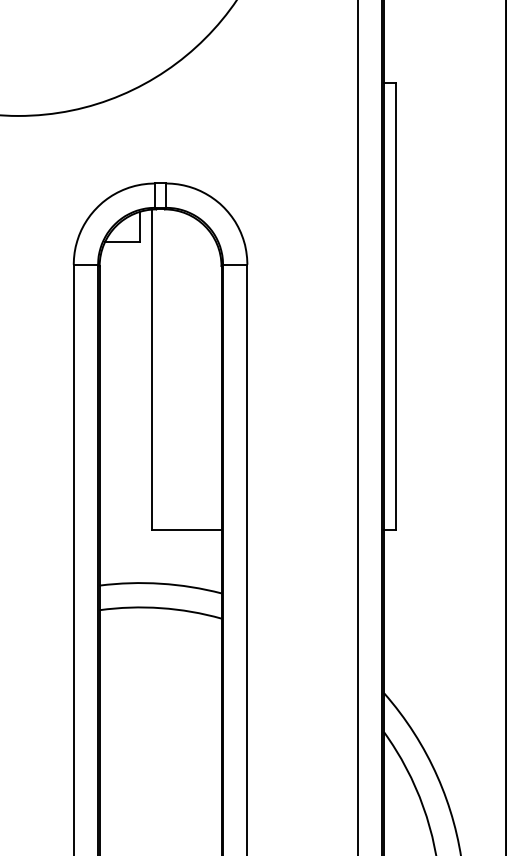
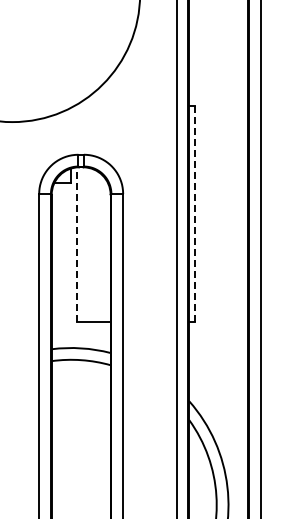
line: (396, 306) -> (195, 214), solid -> dashed
line: (152, 369) -> (77, 244), solid -> dashed

